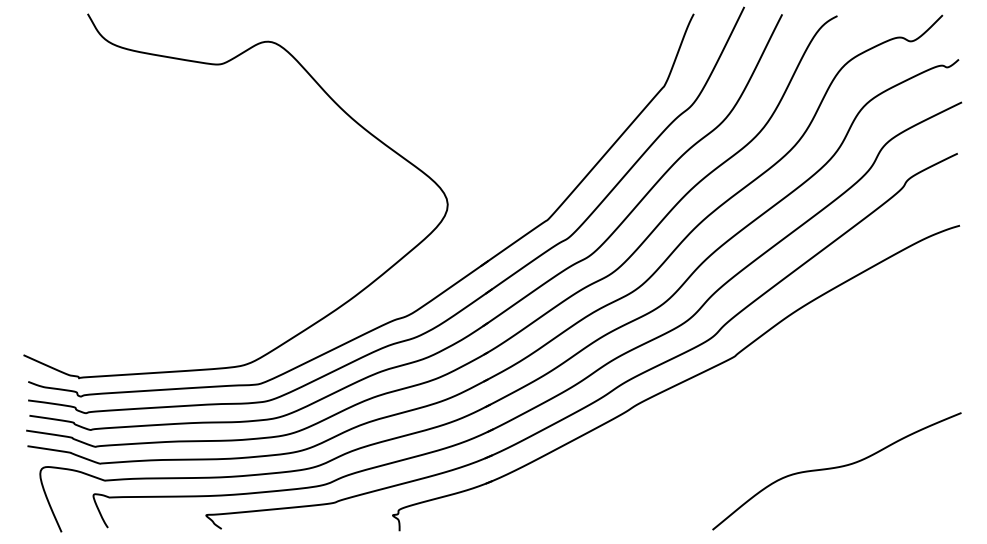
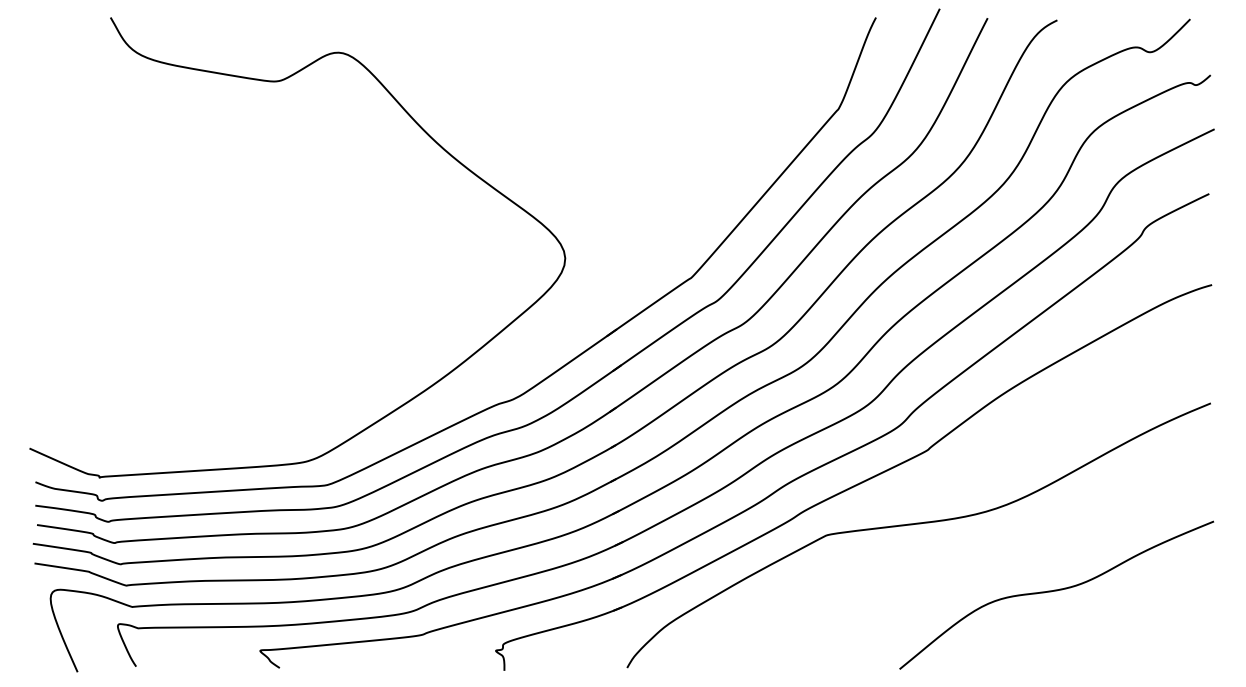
curve: (727, 415) -> (918, 524), added

